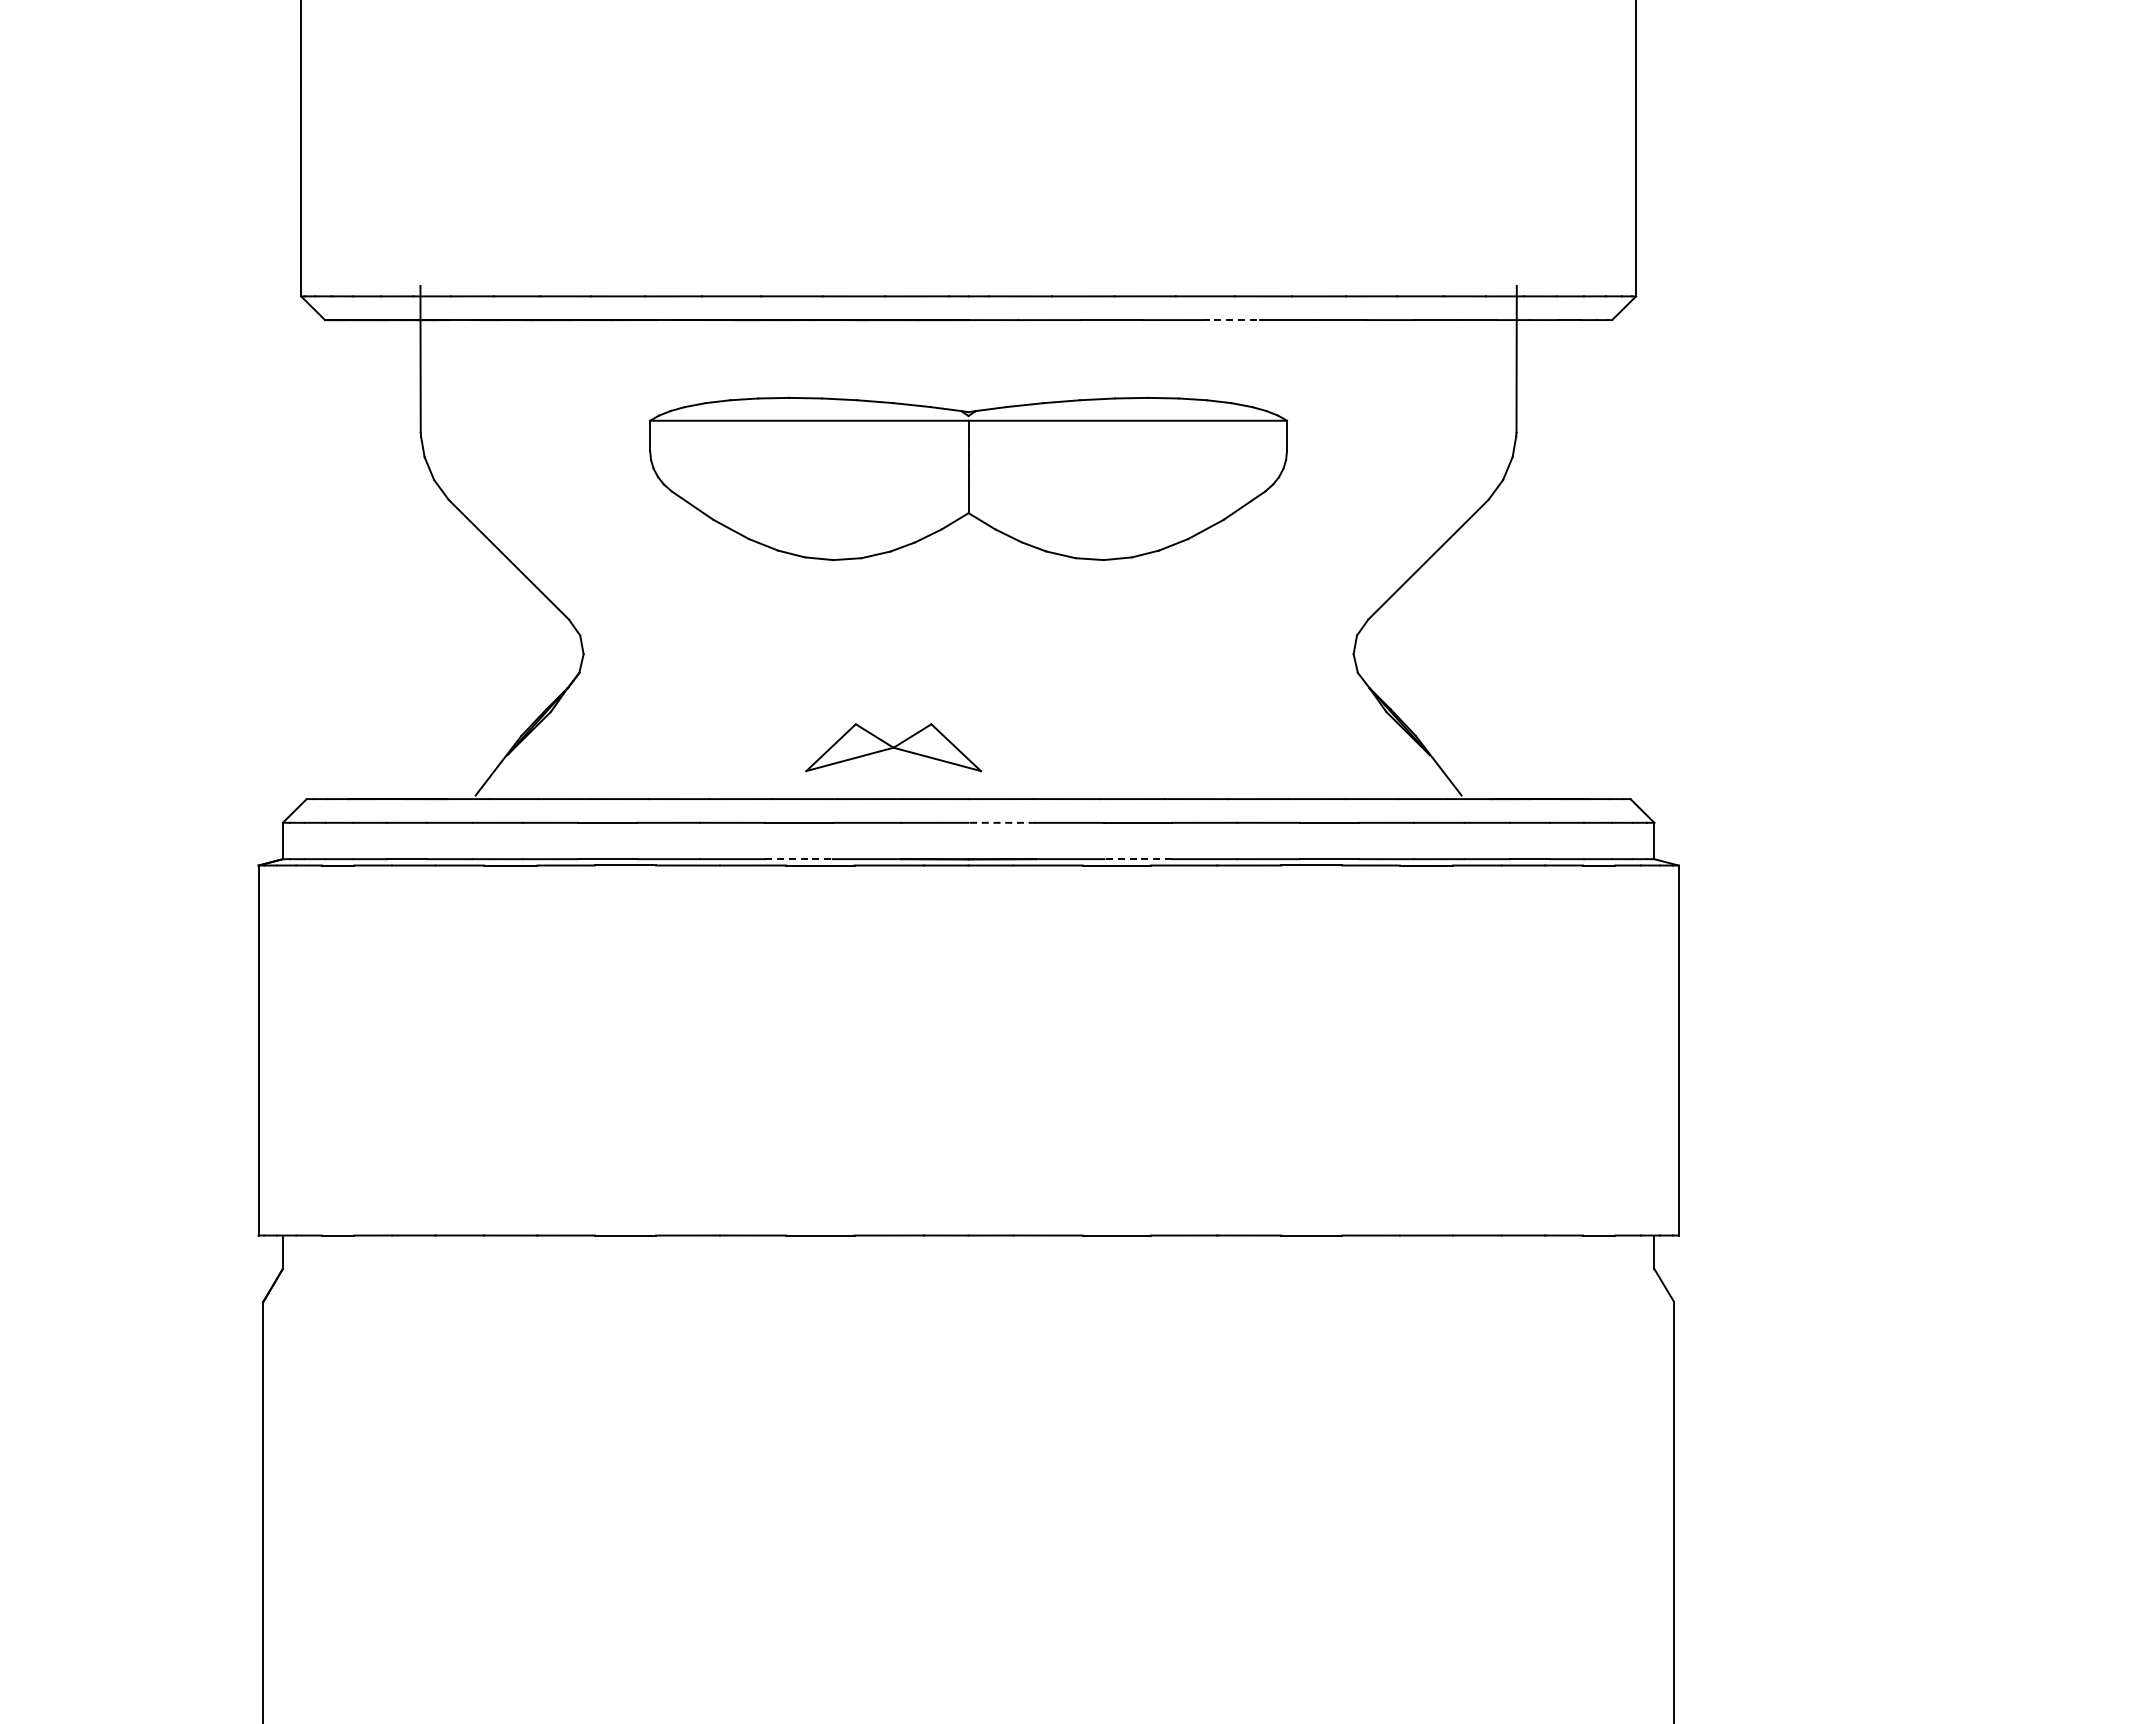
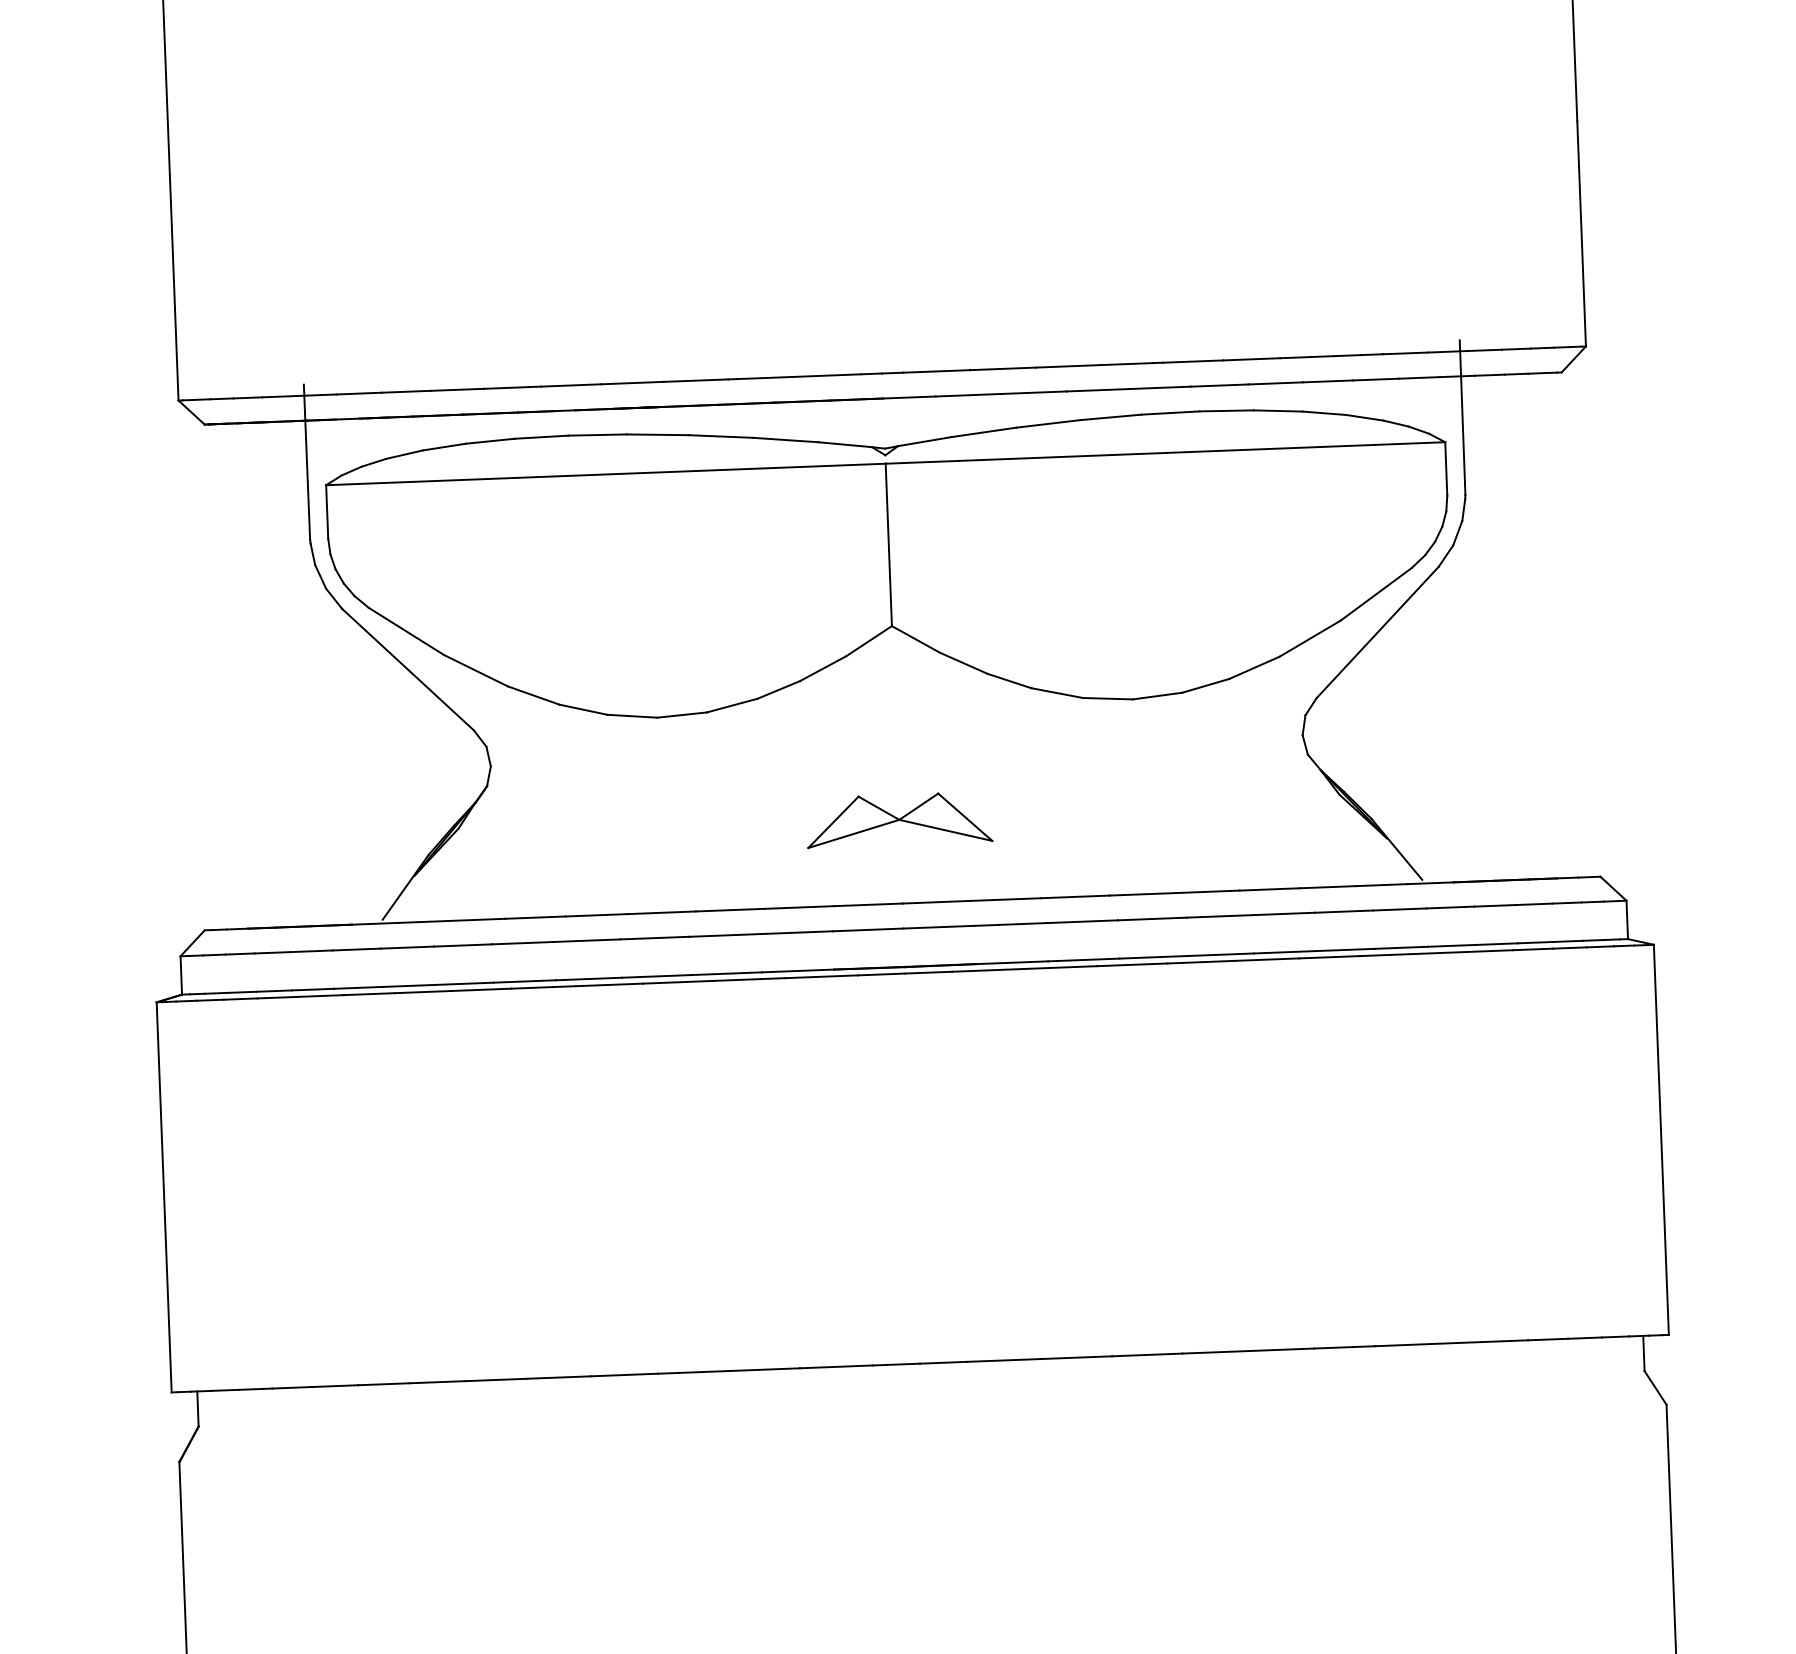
line: (1231, 320) -> (1160, 388), dashed -> solid
part: (968, 478) -> (889, 565), size x1.67
part: (893, 747) -> (899, 819), moved
line: (1002, 822) -> (939, 926), dashed -> solid
line: (799, 859) -> (726, 974), dashed -> solid
line: (1138, 859) -> (1084, 960), dashed -> solid

